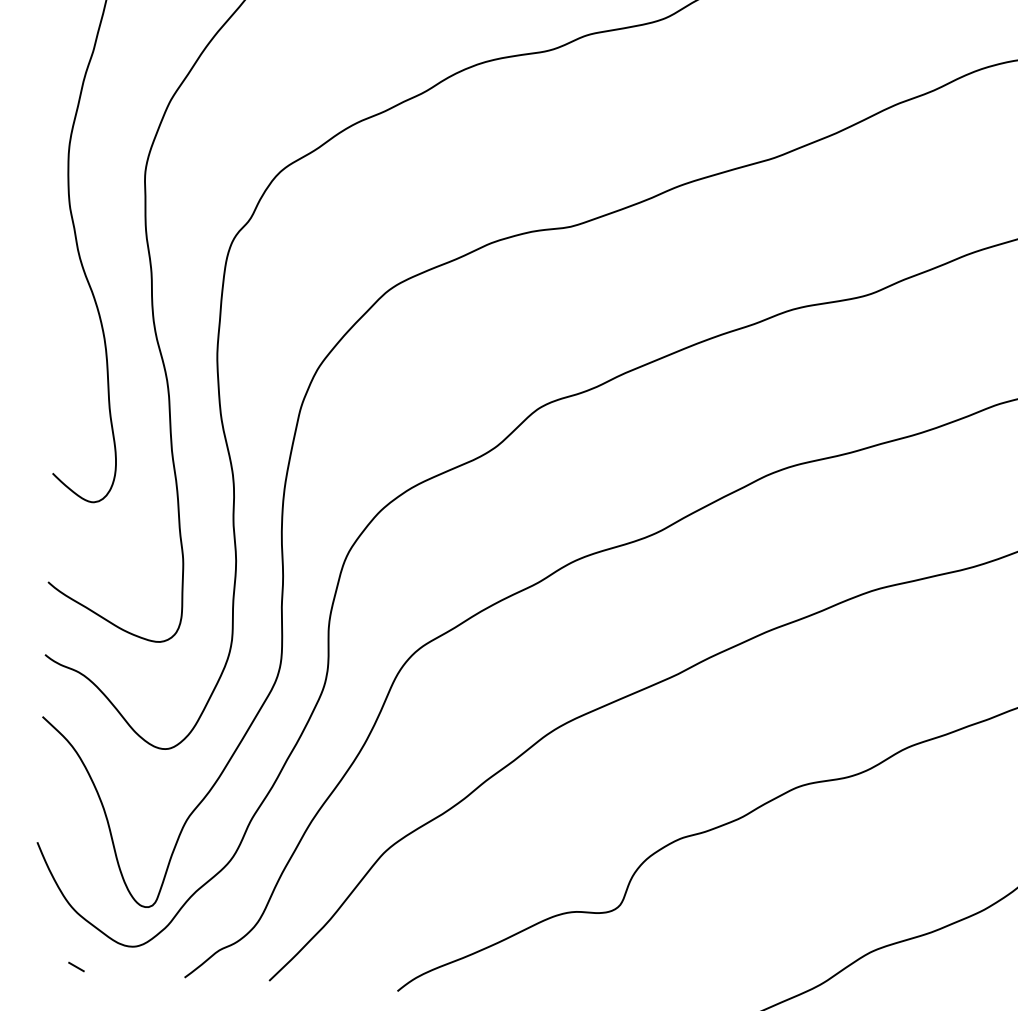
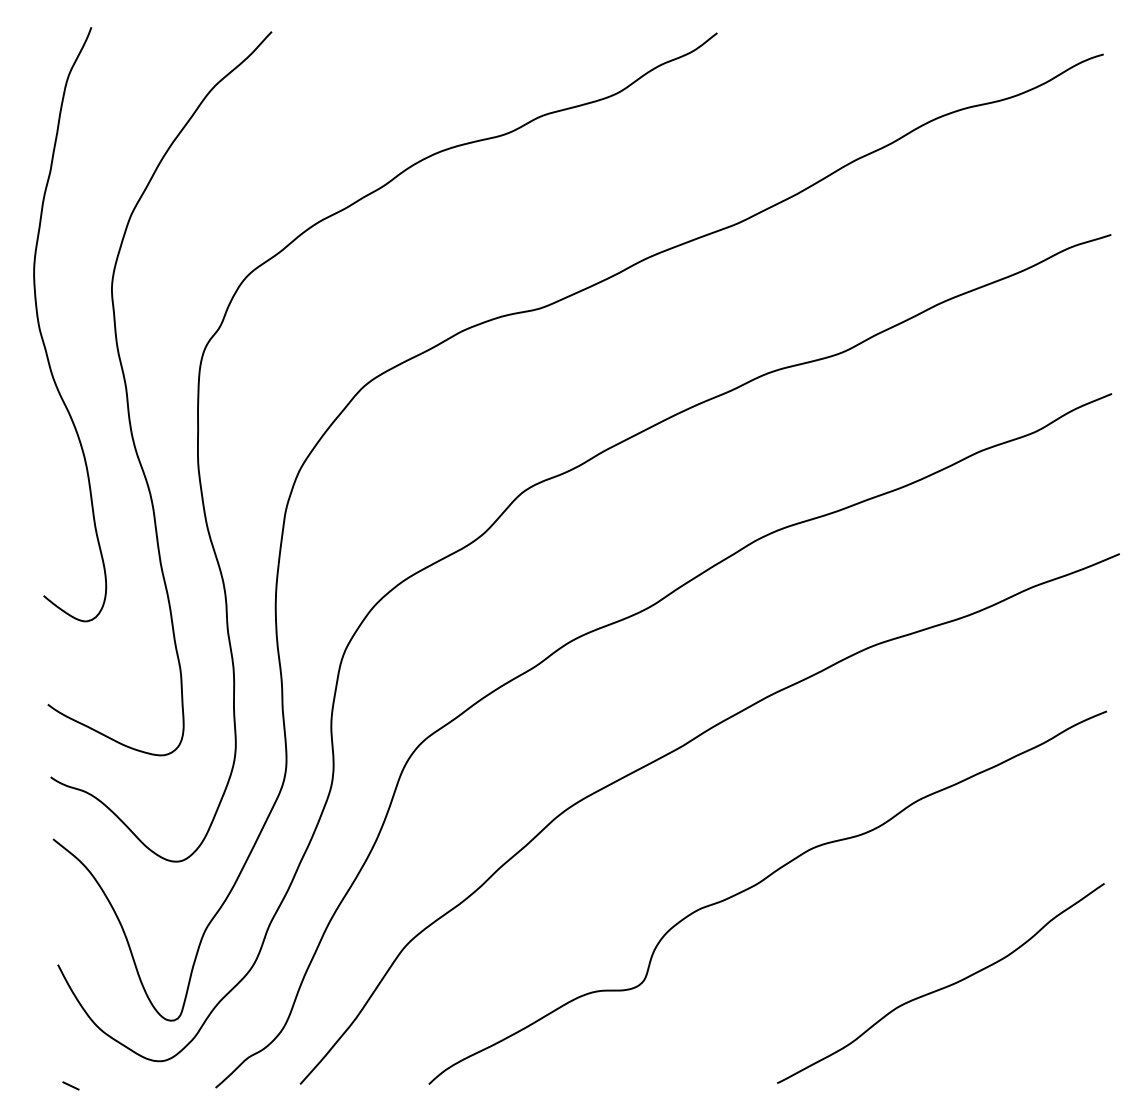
line: (76, 966) -> (70, 1085), moved

